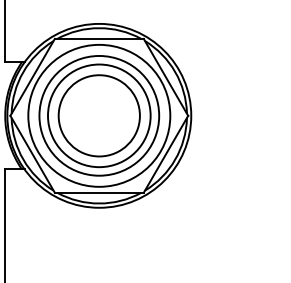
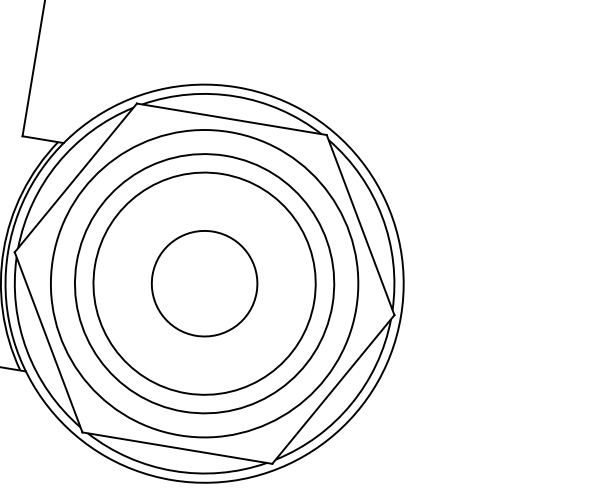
circle: (98, 115) -> (202, 282), size x0.6

